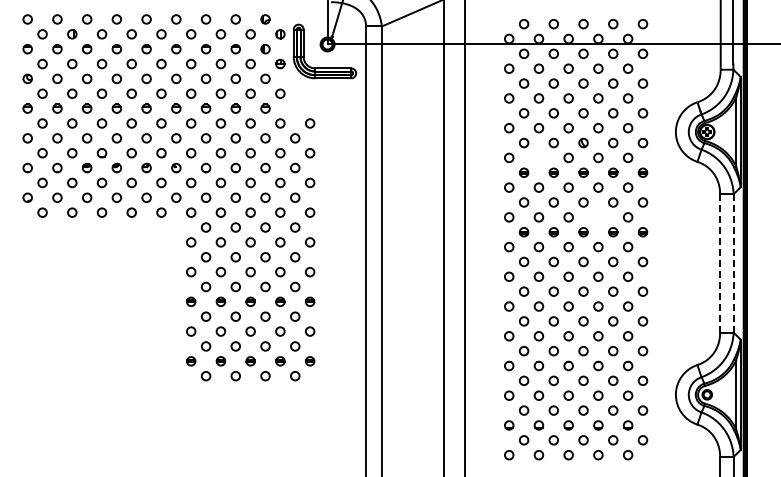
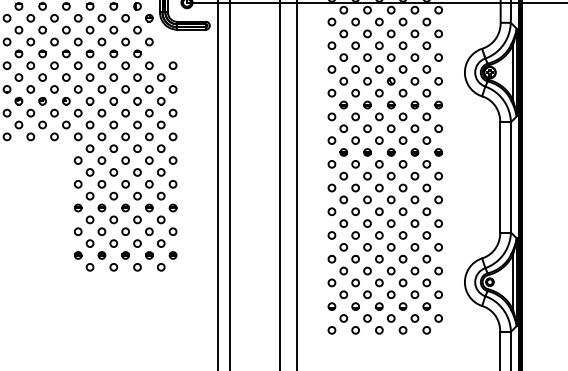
circle: (538, 157) -> (355, 92), added
circle: (598, 217) -> (403, 140), added
line: (720, 262) -> (500, 176), dashed -> solid
line: (733, 262) -> (510, 176), dashed -> solid

